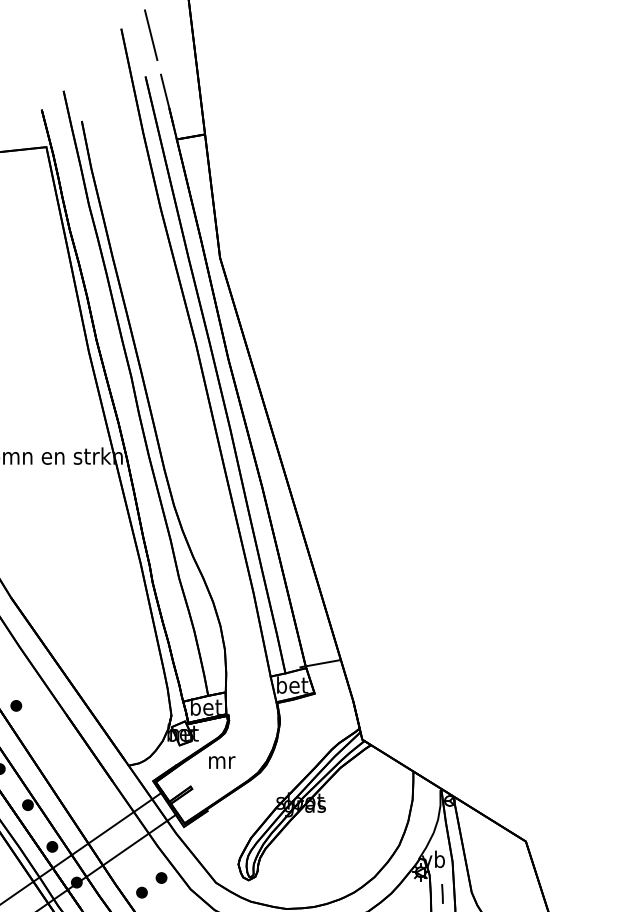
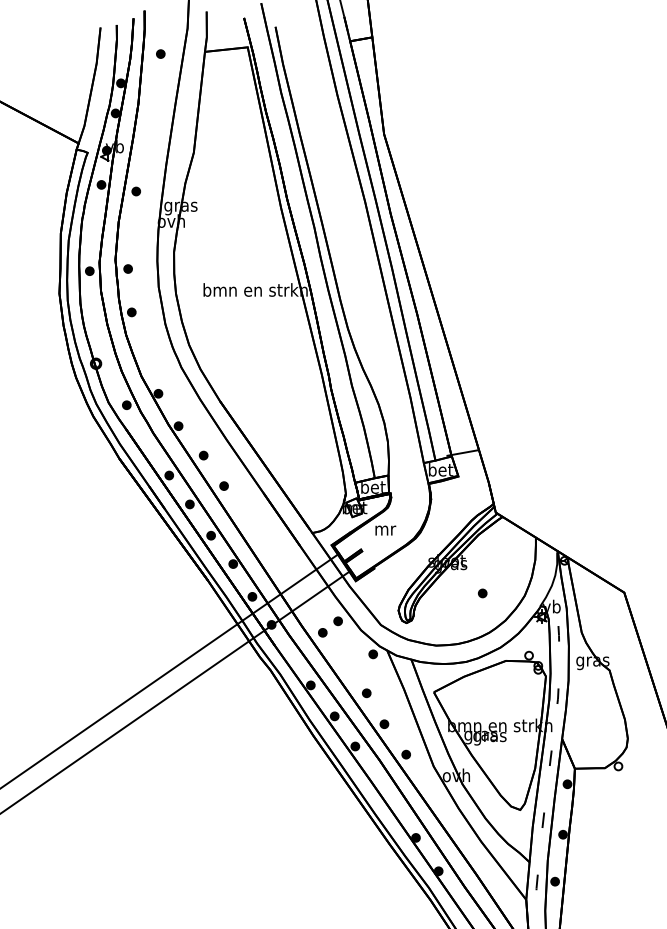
part: (345, 842) -> (482, 593), added

